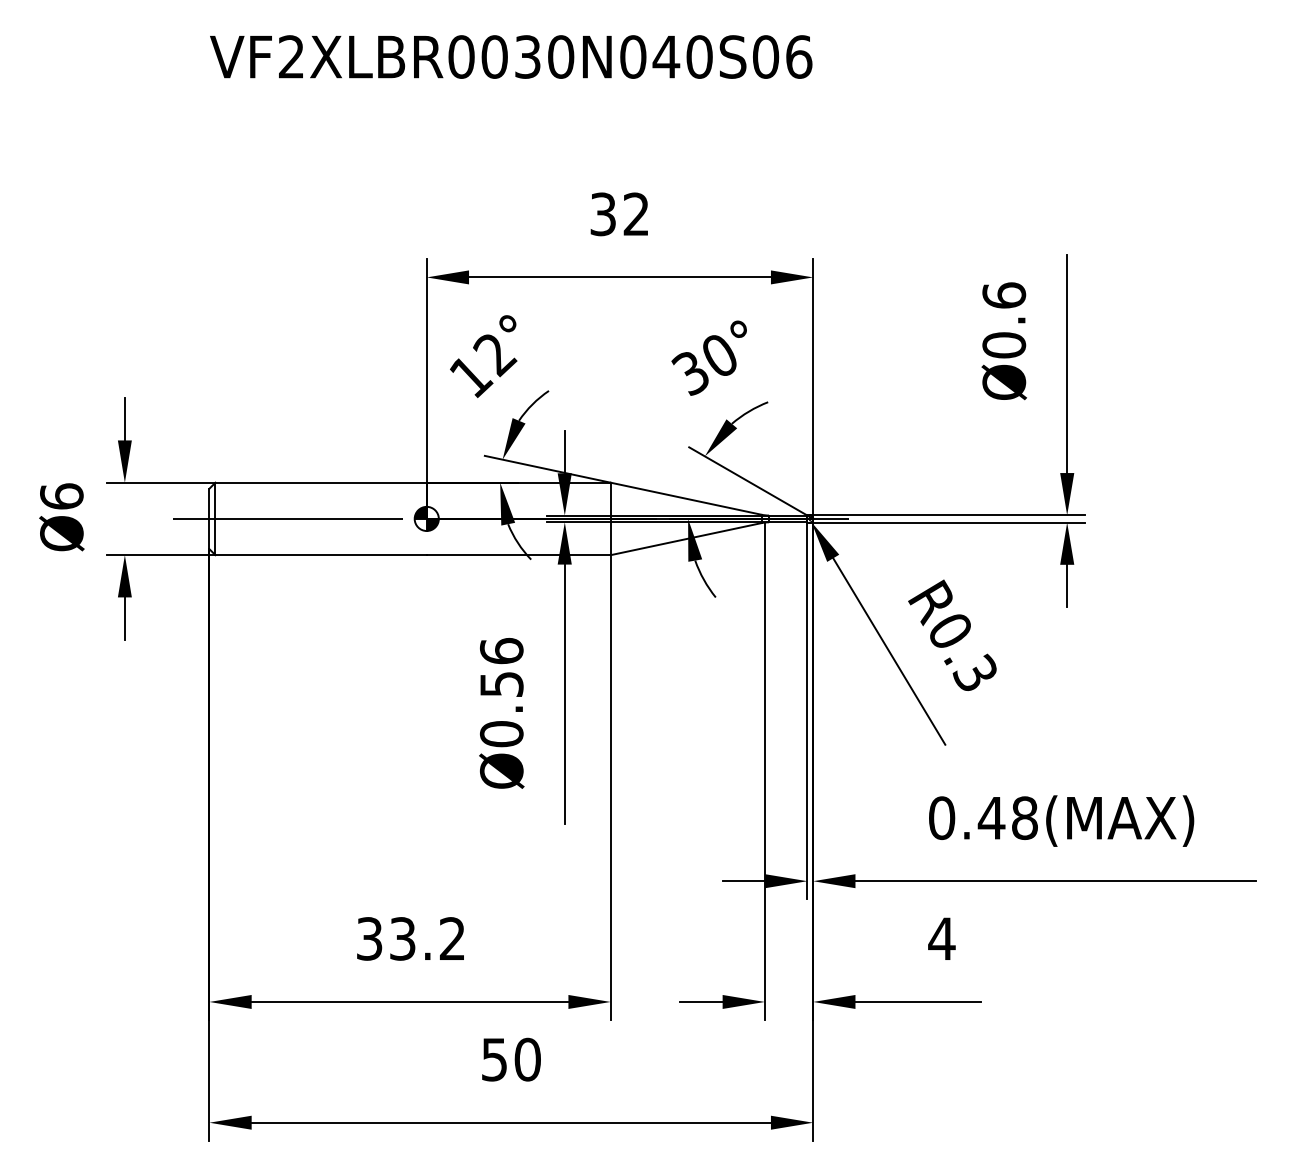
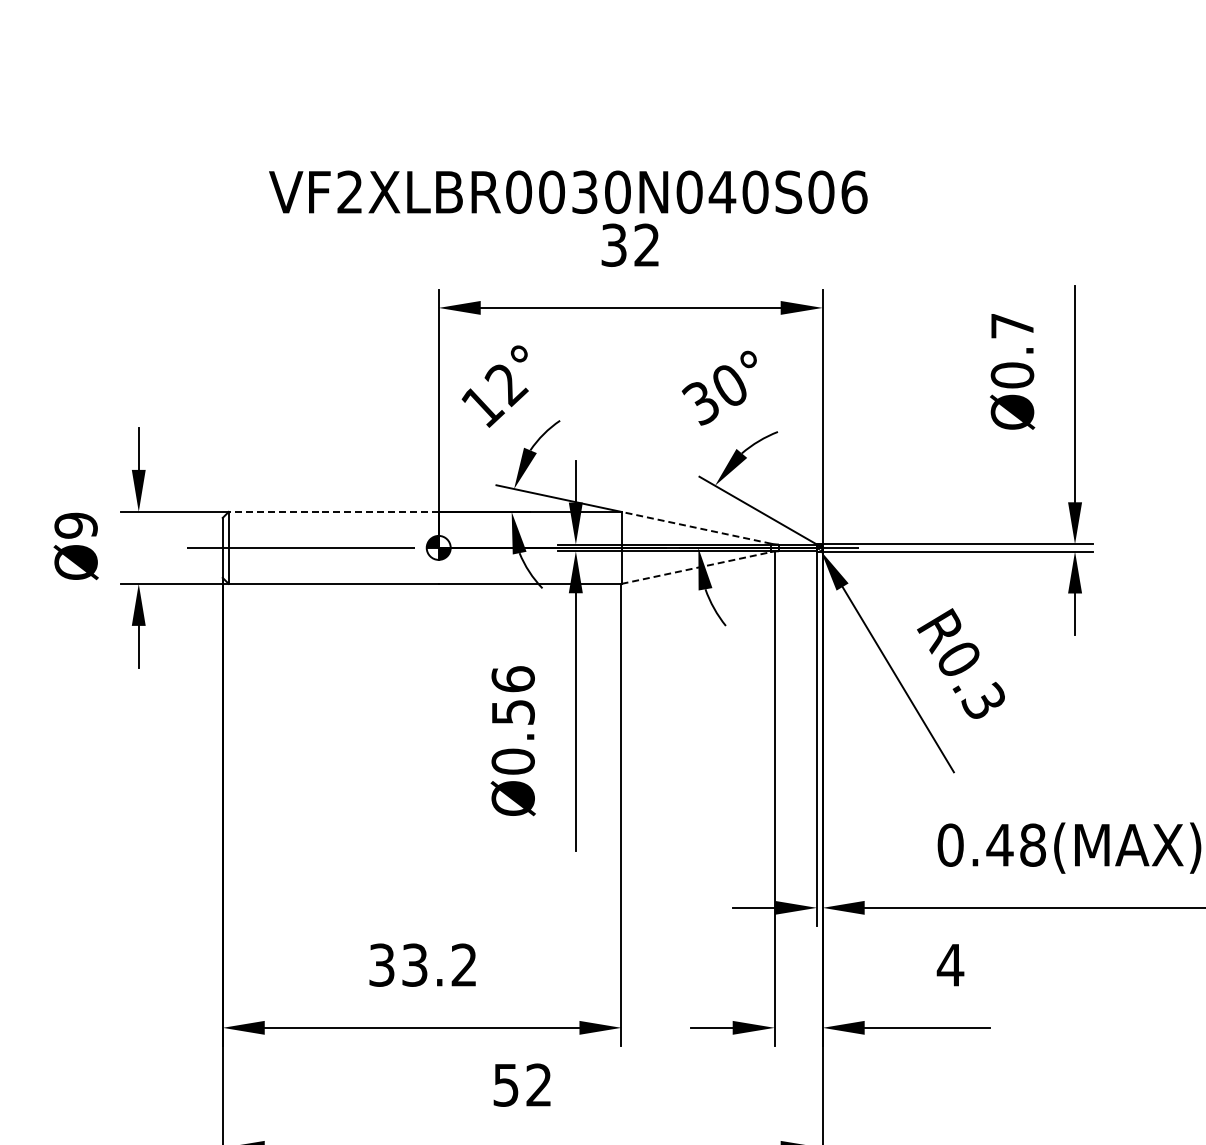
text: (511, 56) -> (568, 191), moved
text: (1004, 295) -> (1012, 325), Ø0.6 -> Ø0.7
line: (321, 482) -> (334, 511), solid -> dashed
text: (61, 496) -> (75, 525), Ø6 -> Ø9
line: (685, 498) -> (695, 527), solid -> dashed
line: (686, 539) -> (696, 568), solid -> dashed
text: (527, 1059) -> (538, 1085), 50 -> 52

